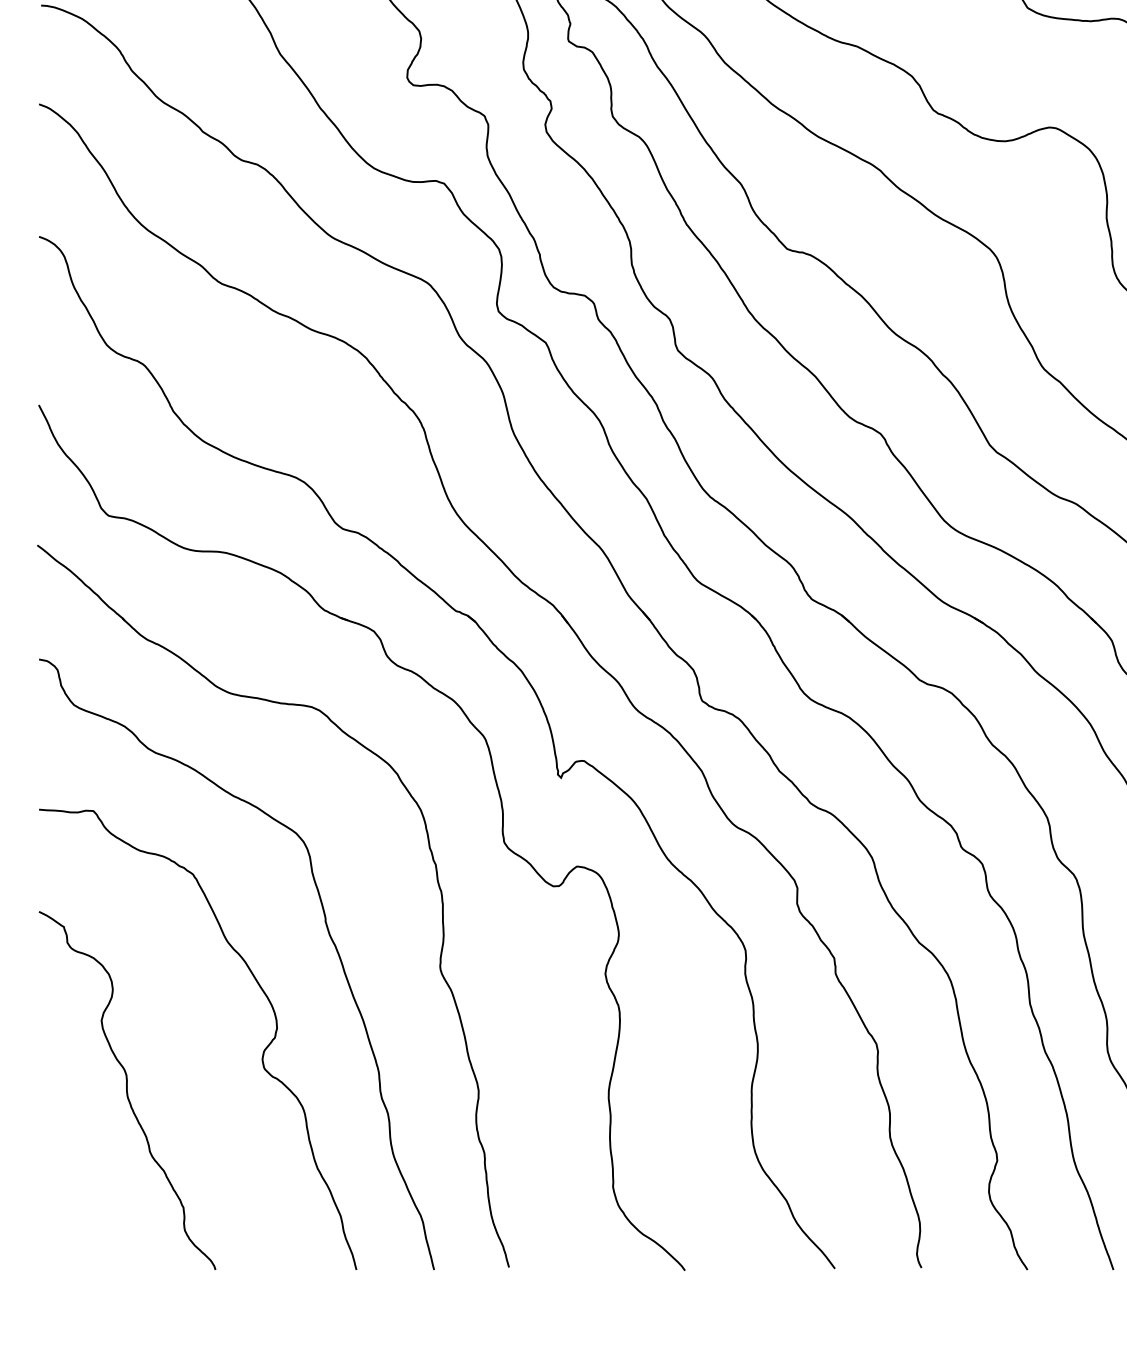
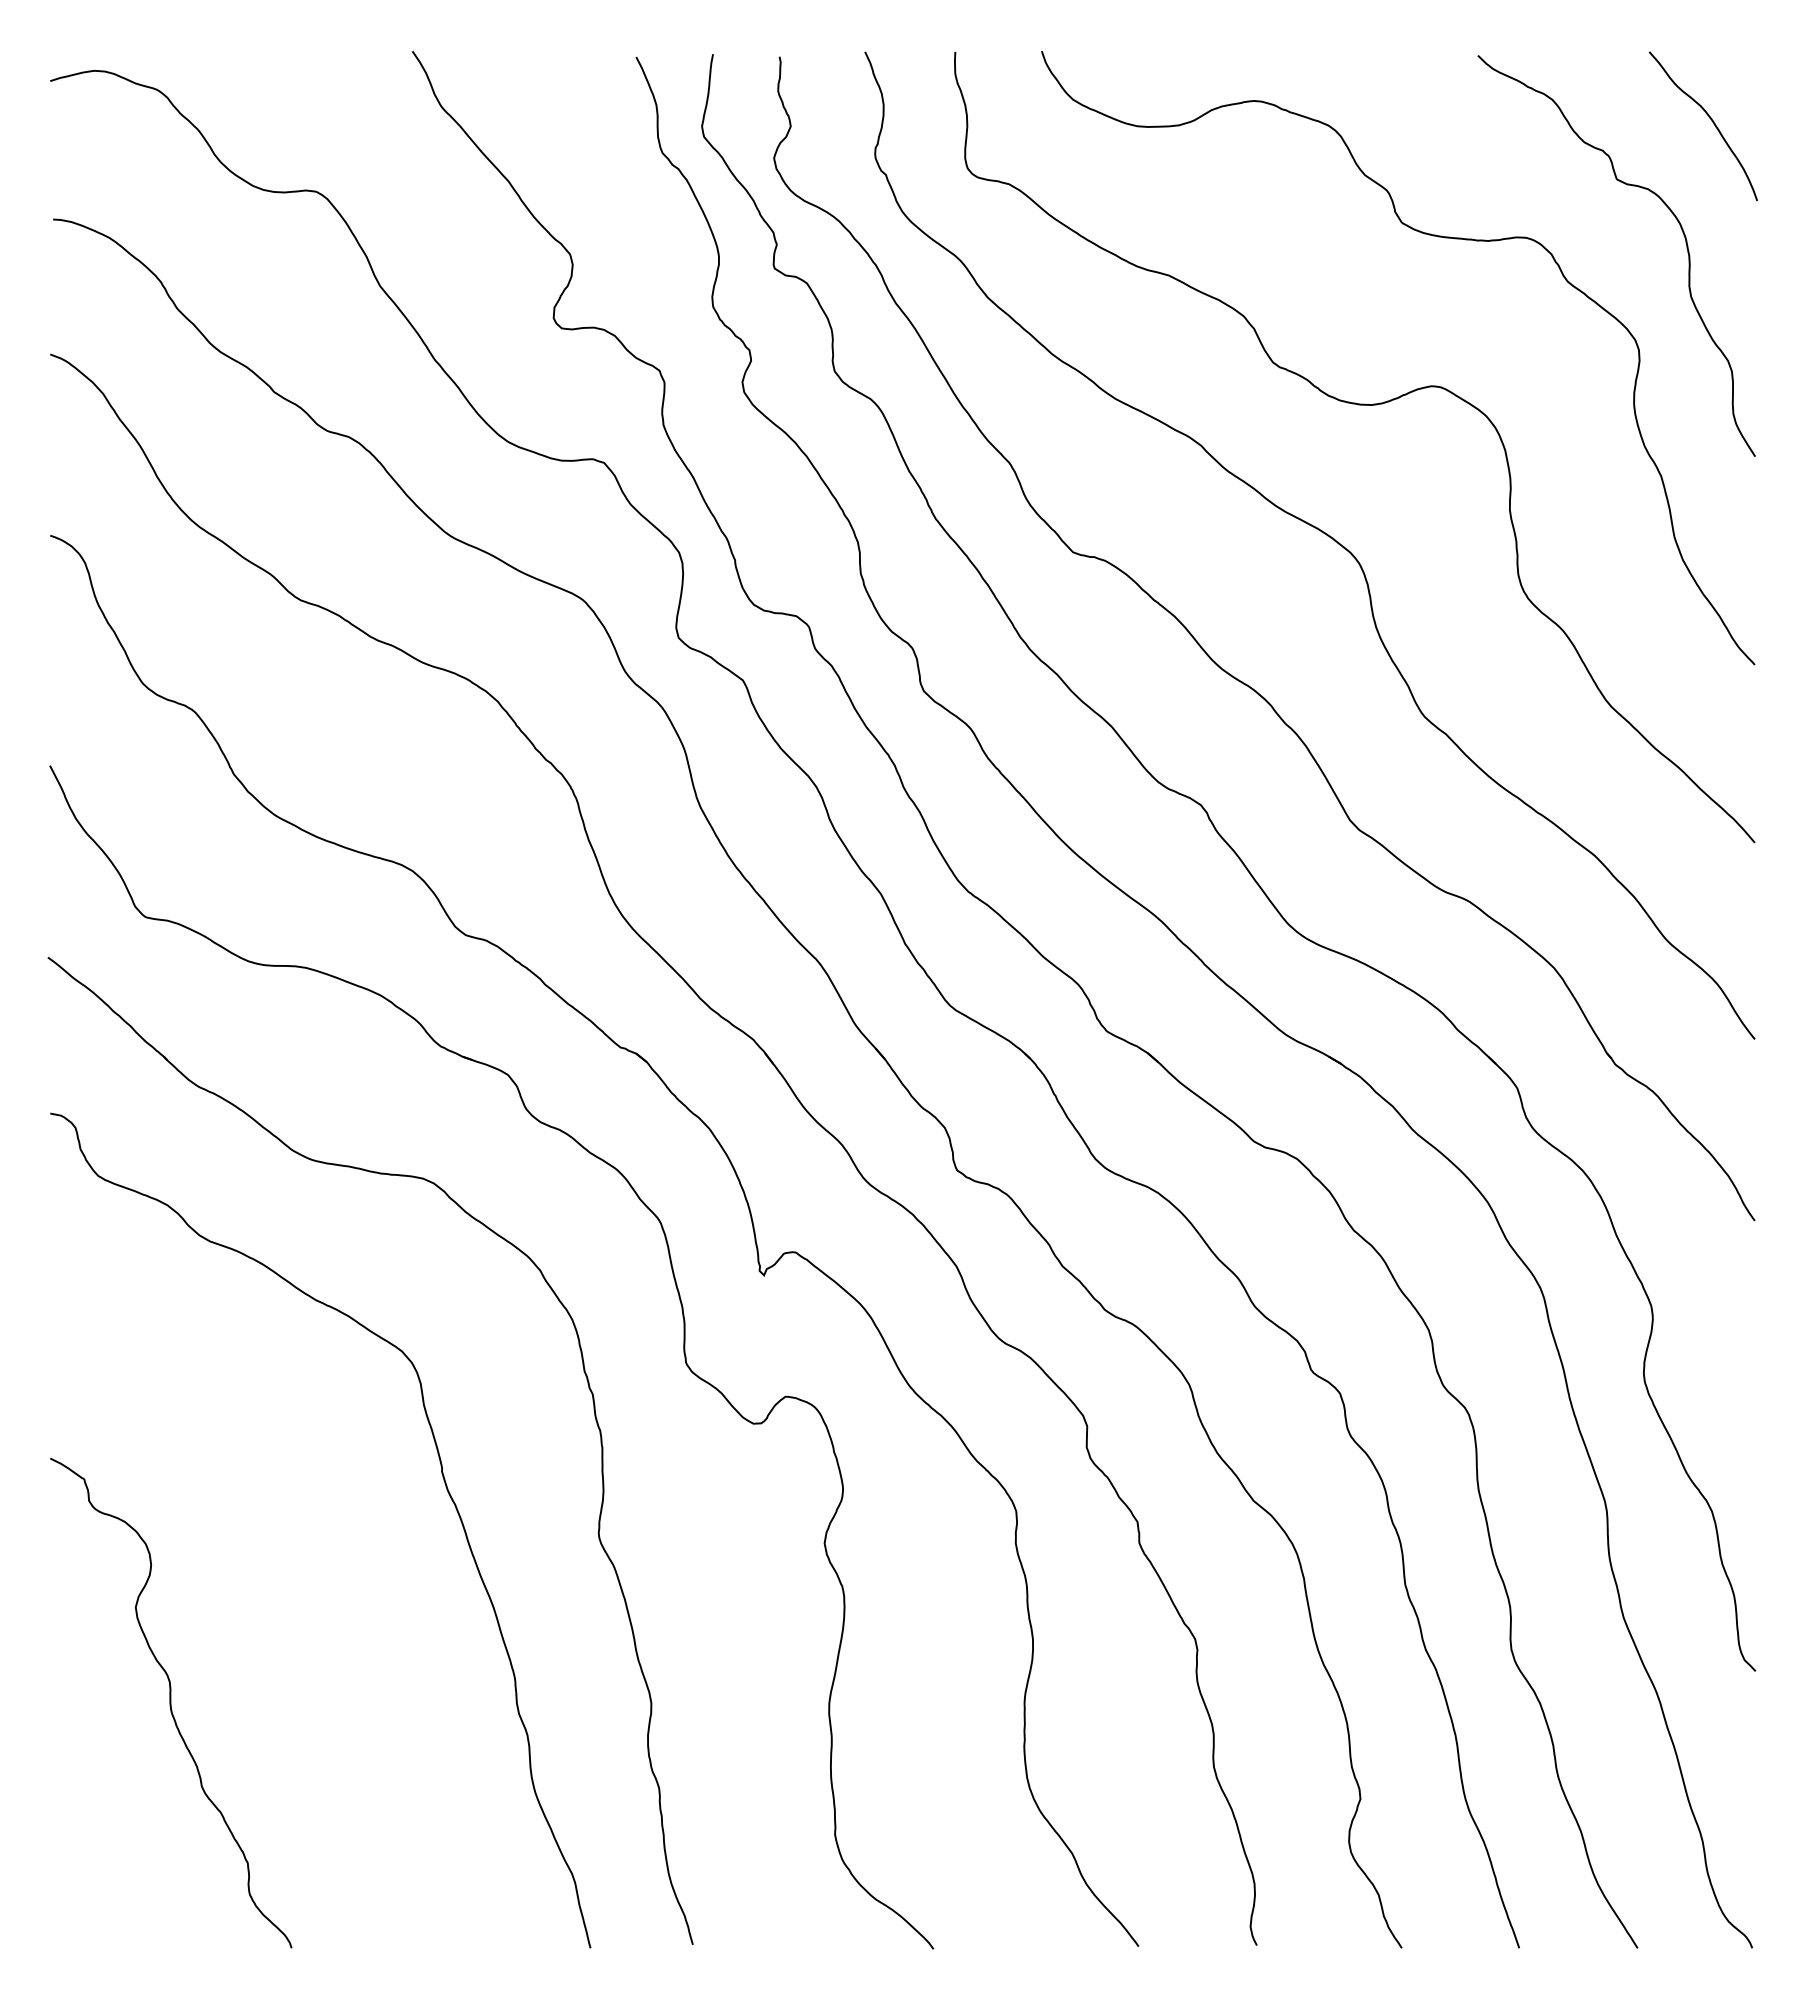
curve: (263, 1052) -> (356, 1650), removed

